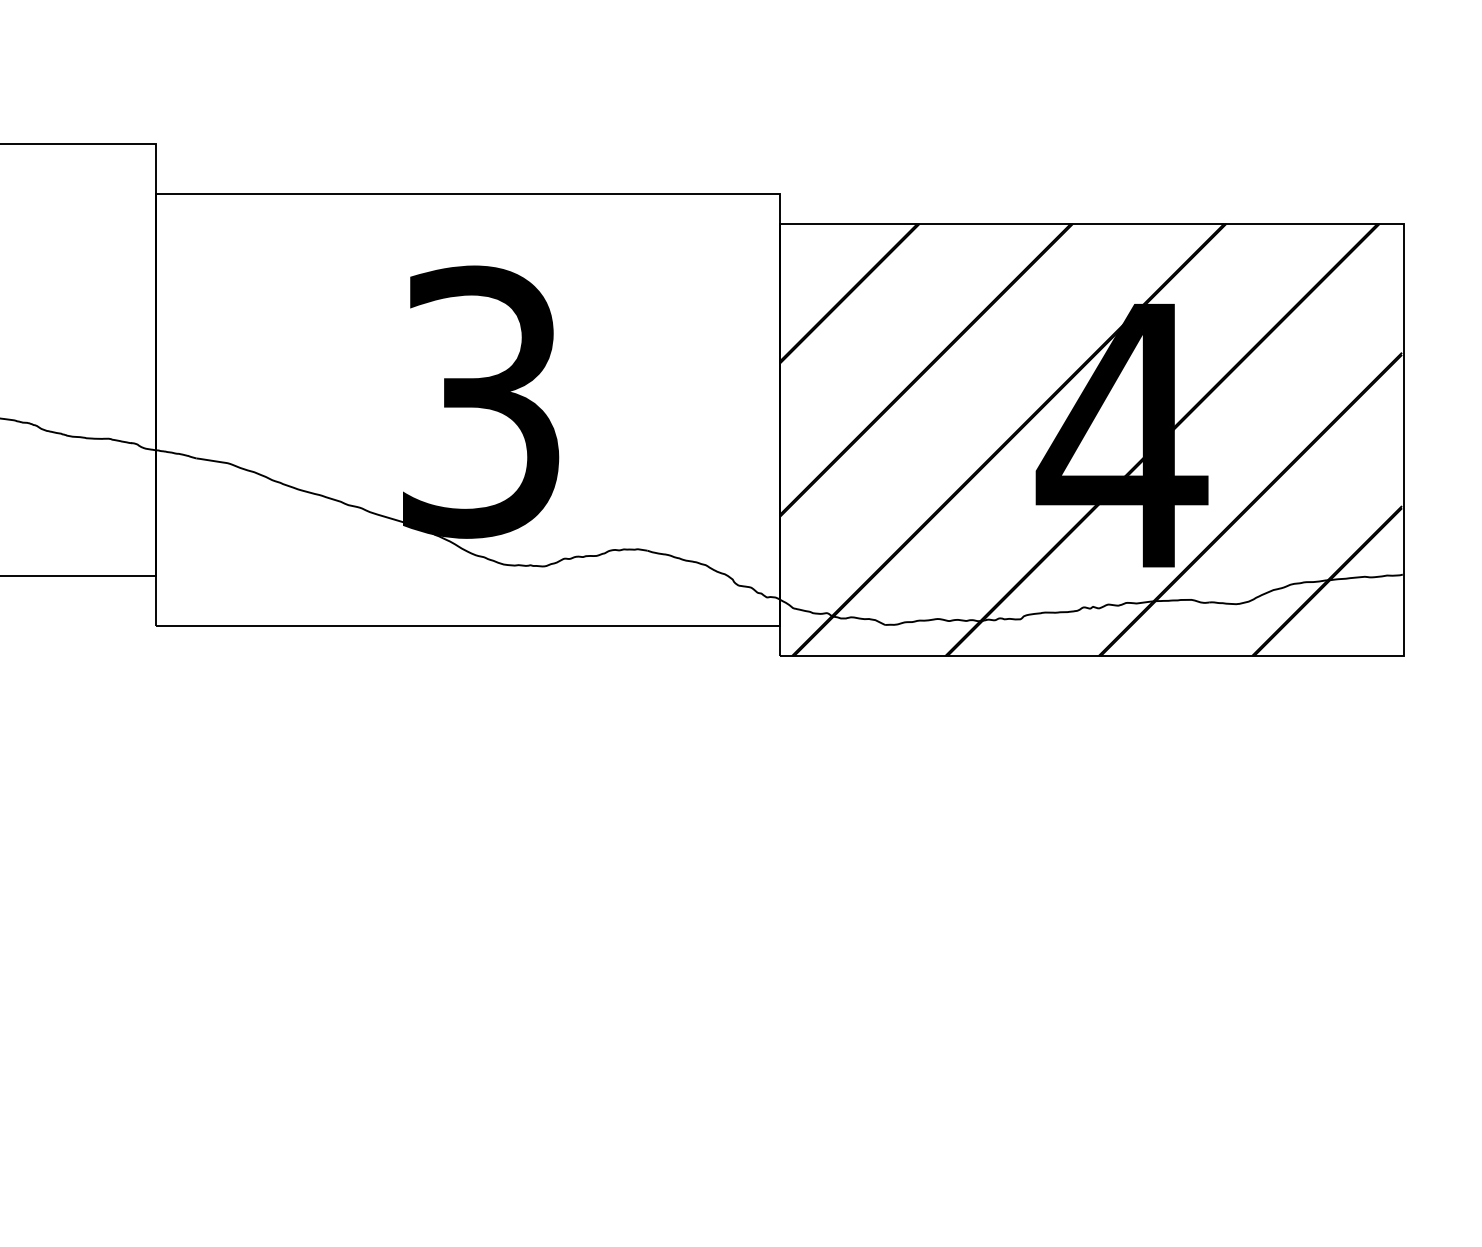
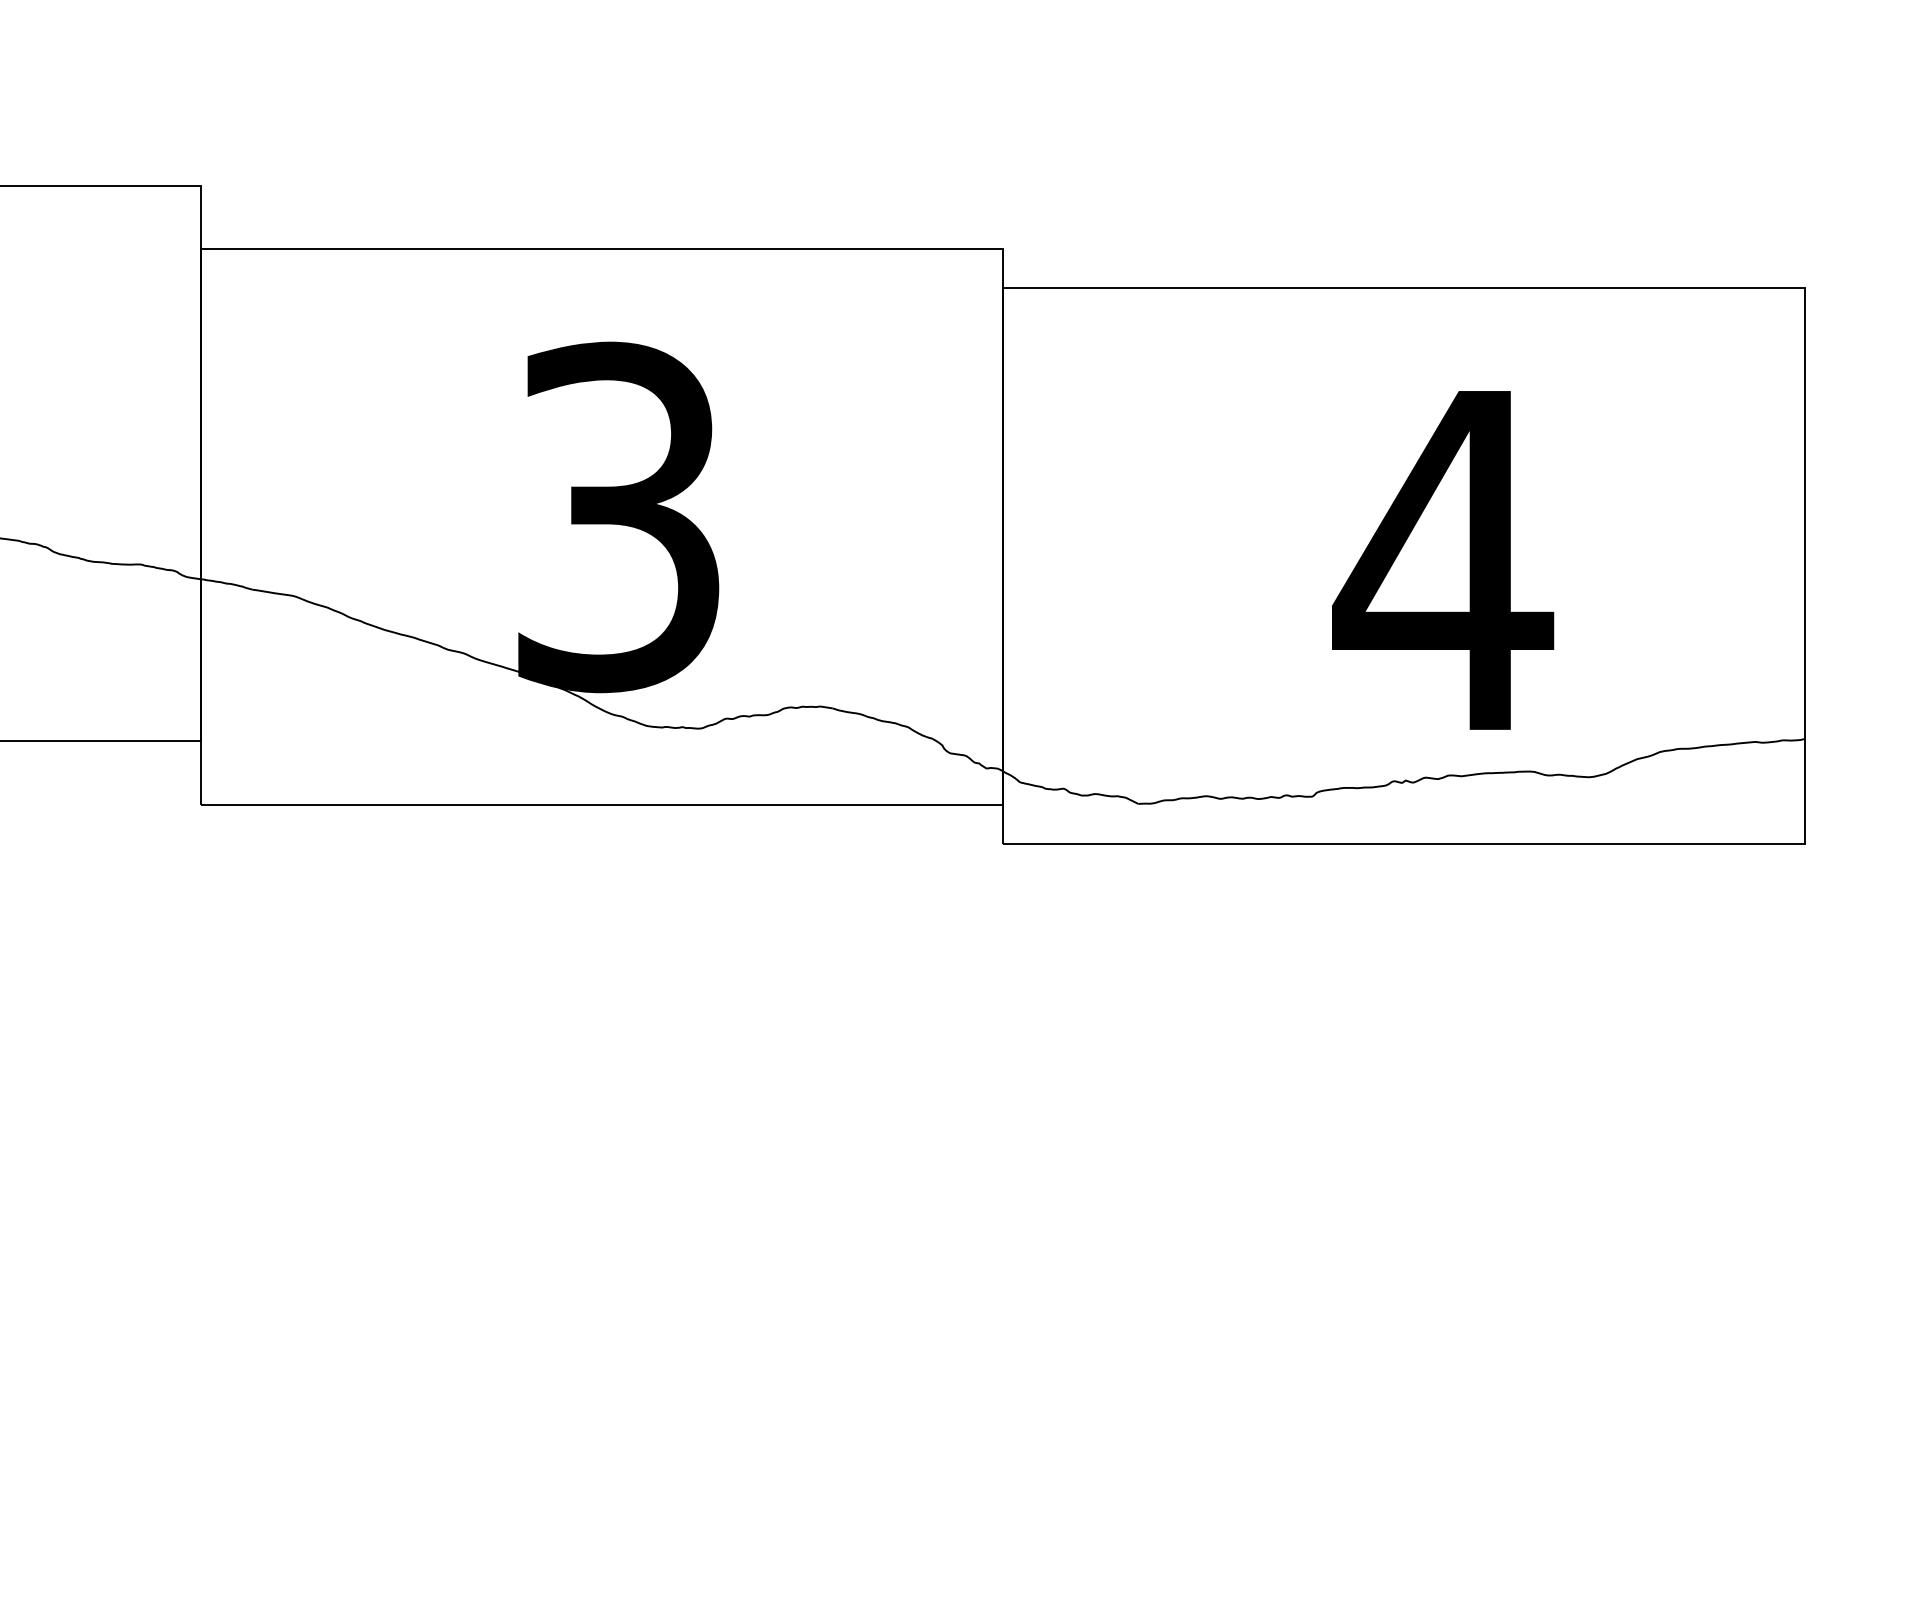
hatch: (1091, 439) -> (1403, 565), removed

